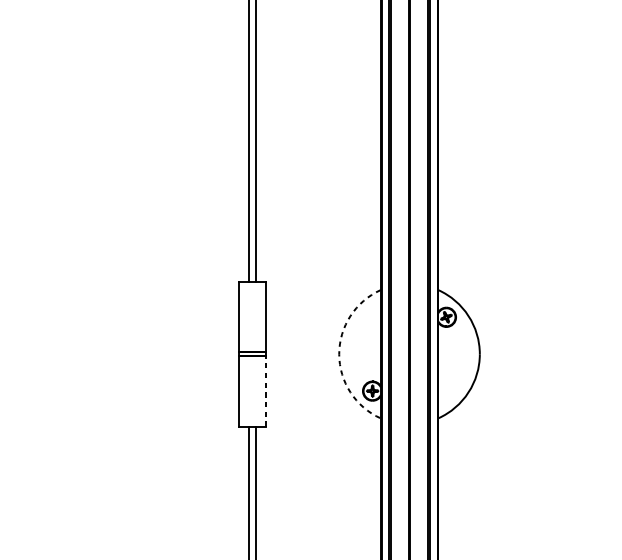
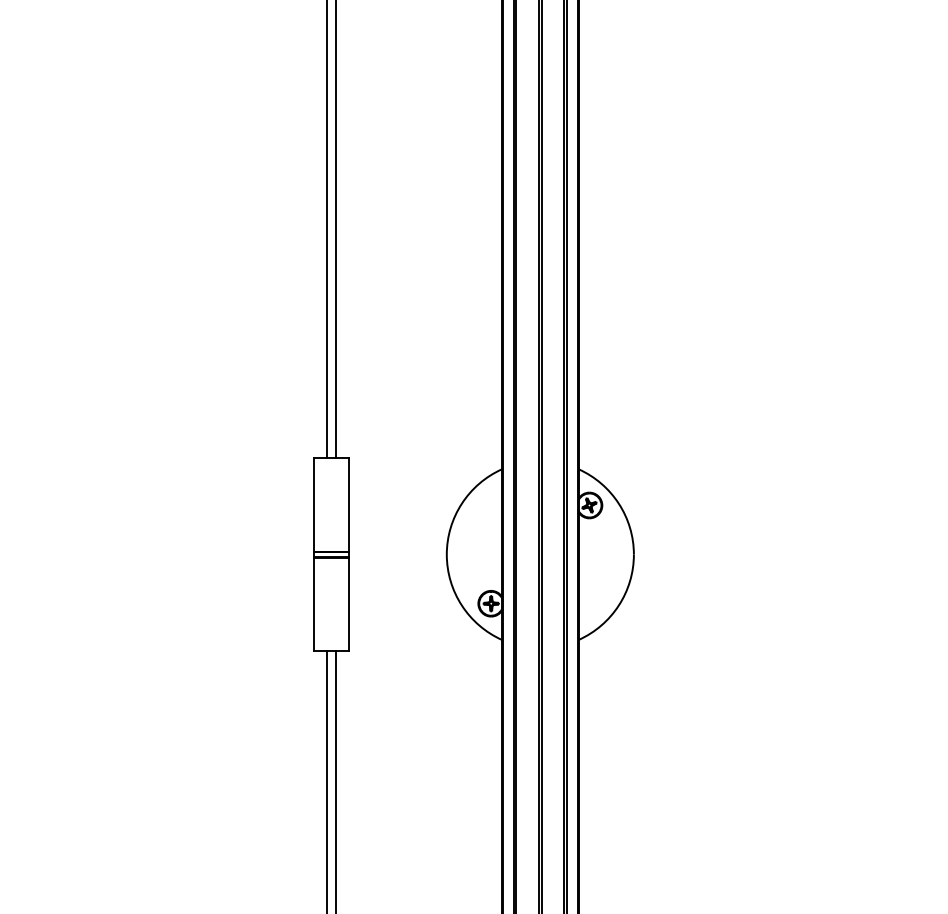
arc: (338, 354) -> (446, 554), dashed -> solid
line: (266, 391) -> (349, 604), dashed -> solid

